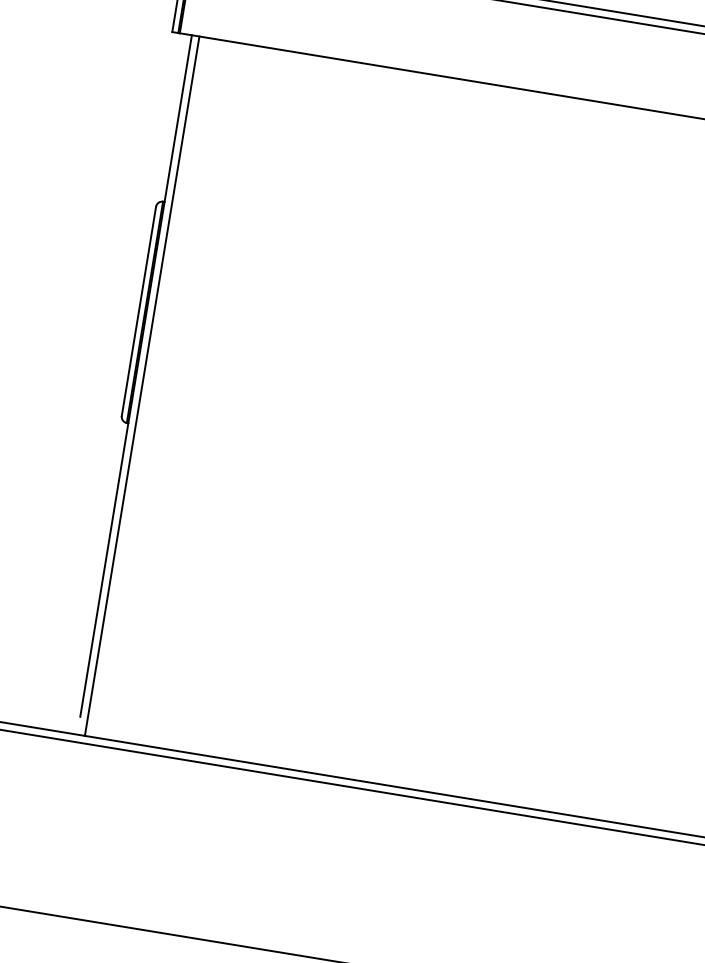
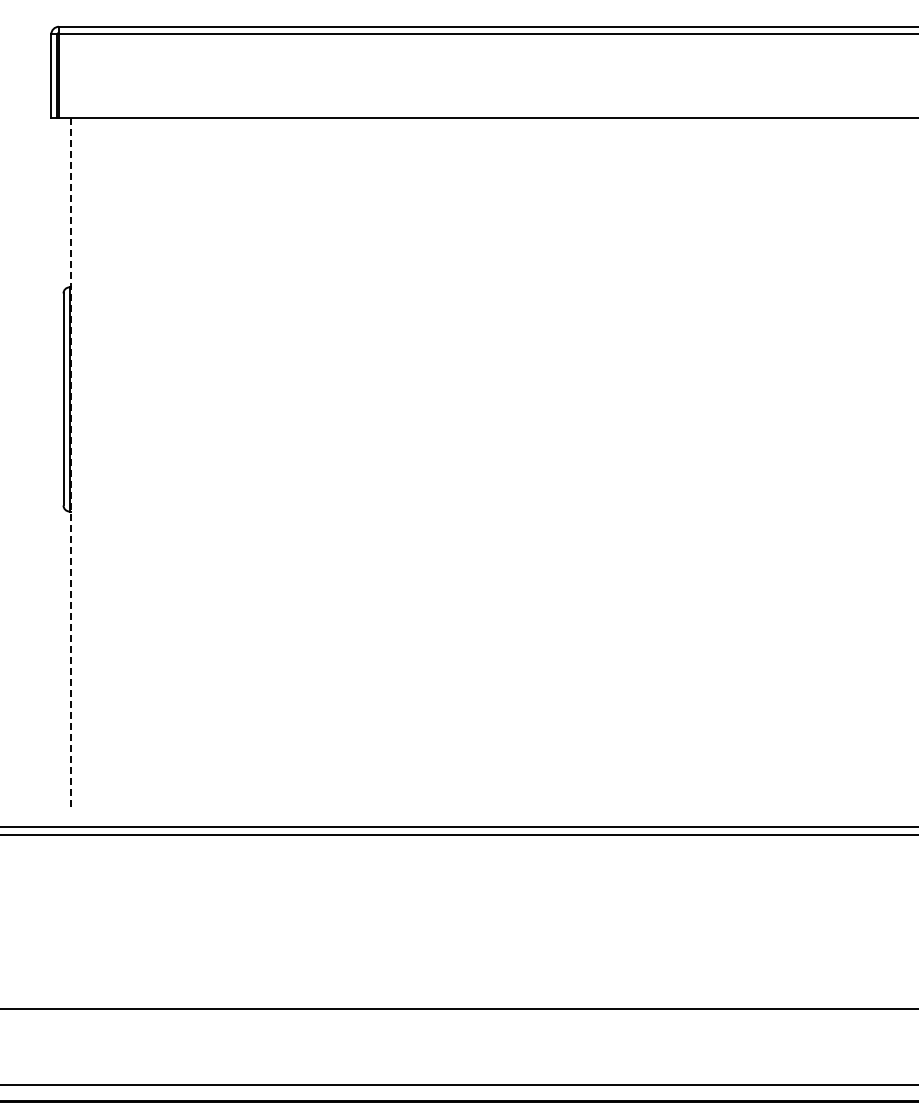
line: (136, 376) -> (71, 464), solid -> dashed
line: (141, 385) -> (78, 472), removed

